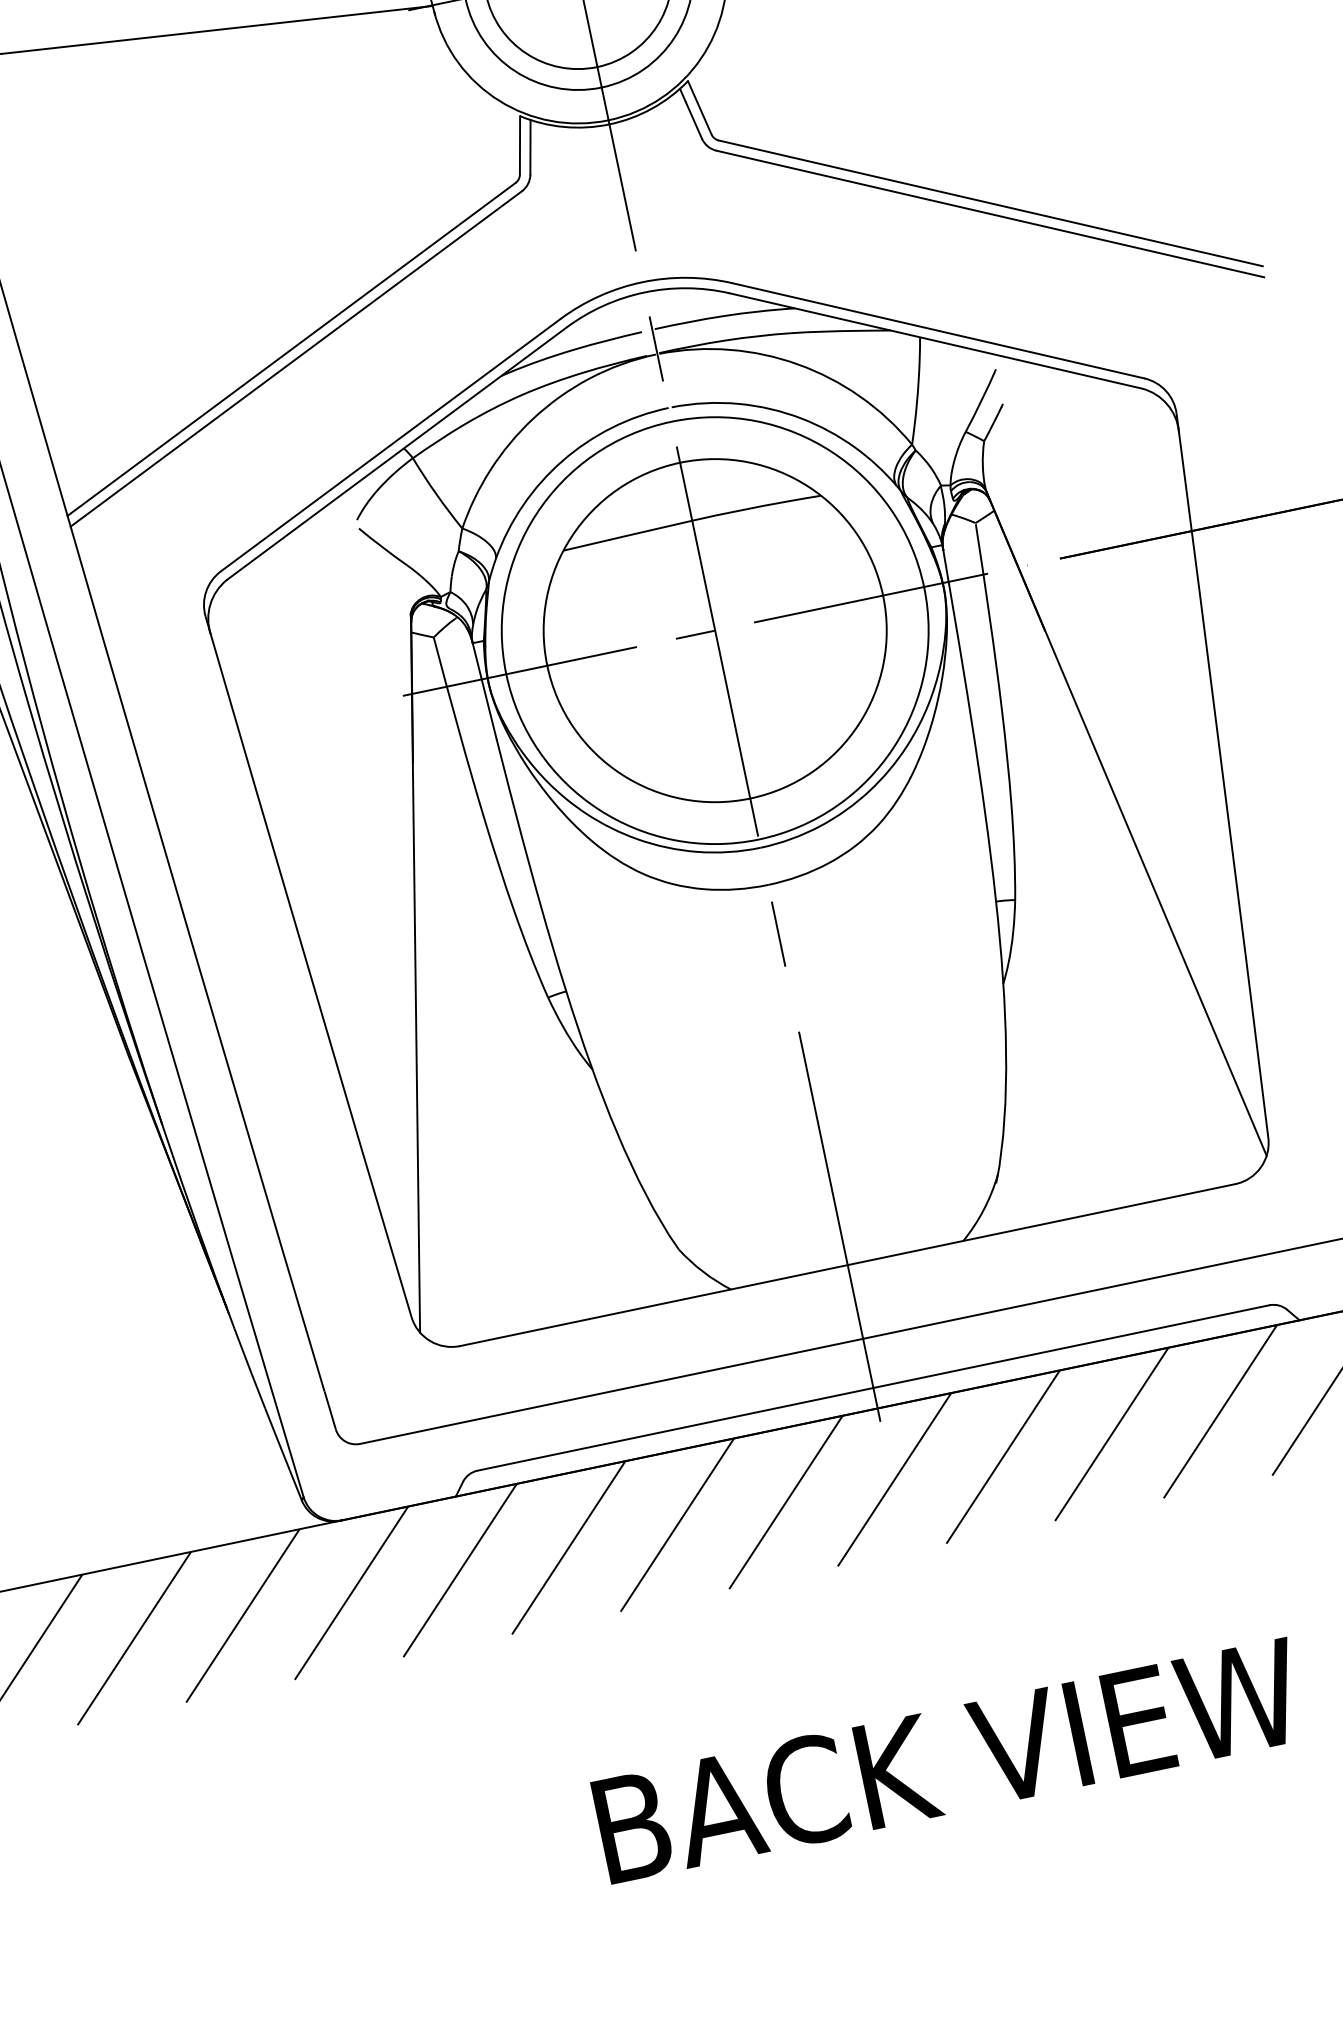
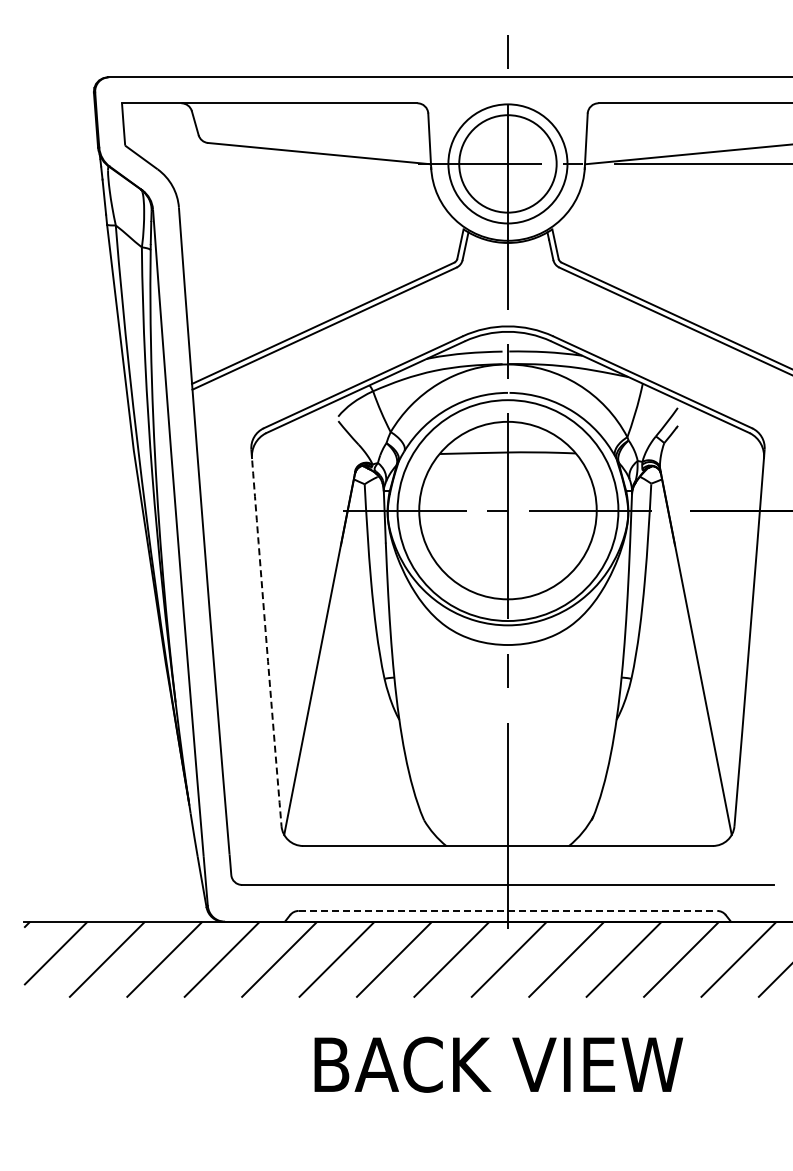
arc: (308, 966) -> (266, 637), solid -> dashed
line: (874, 1386) -> (508, 910), solid -> dashed
text: (948, 1760) -> (498, 1064), moved

